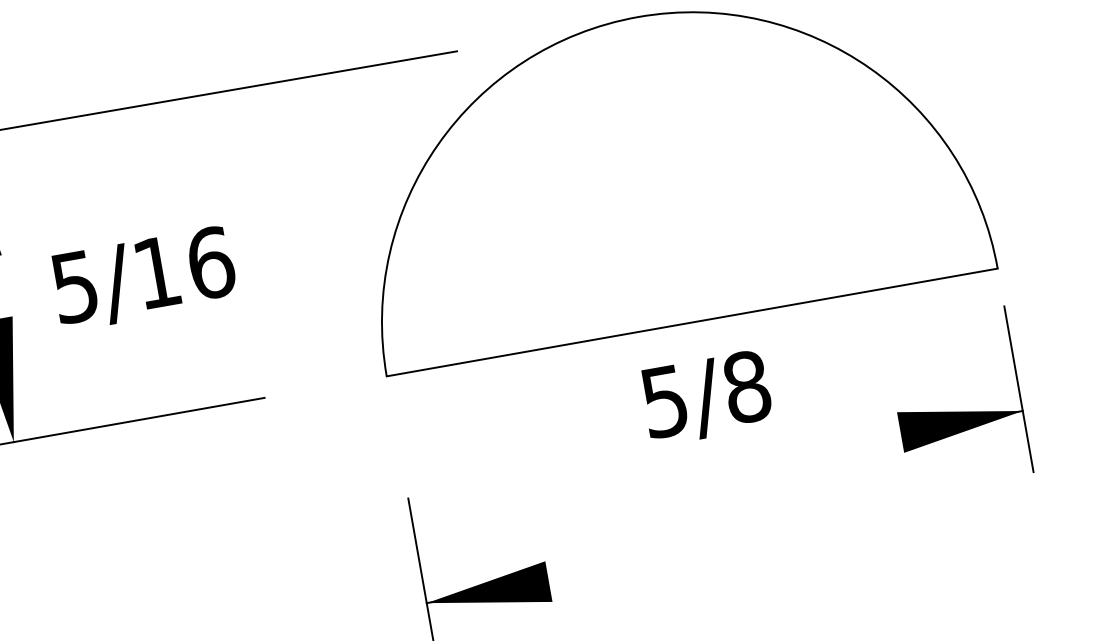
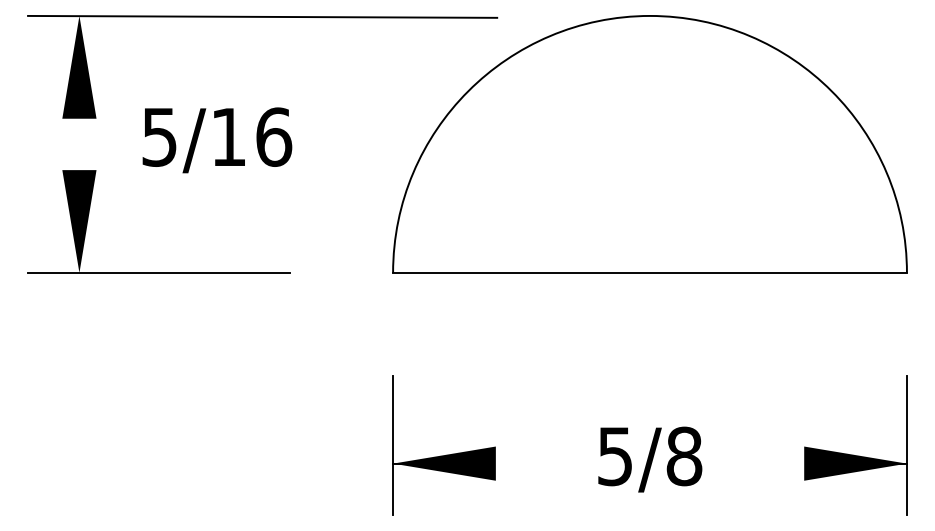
text: (144, 278) -> (217, 140), moved
text: (707, 397) -> (650, 459), moved
part: (957, 411) -> (853, 454), moved

